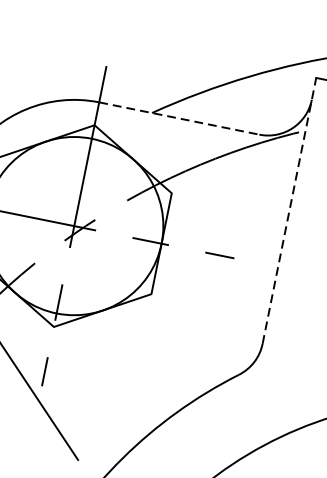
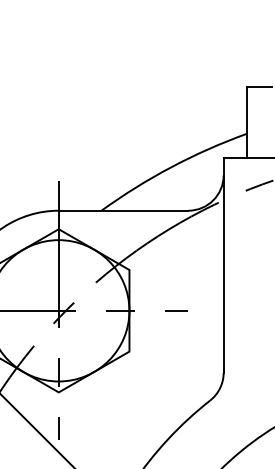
line: (179, 118) -> (123, 210), dashed -> solid
line: (289, 211) -> (223, 265), dashed -> solid

